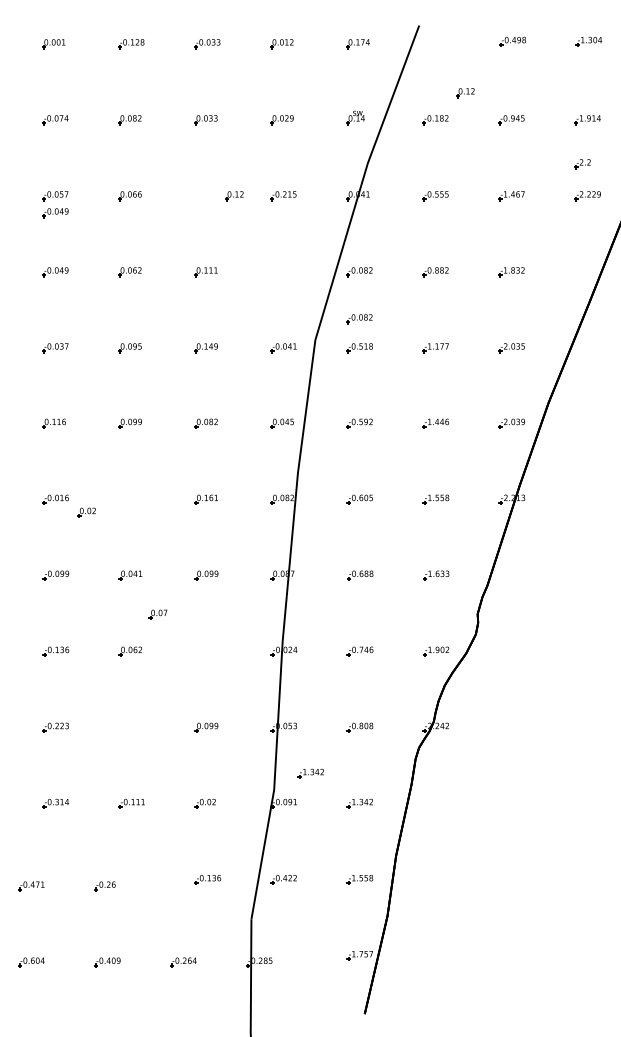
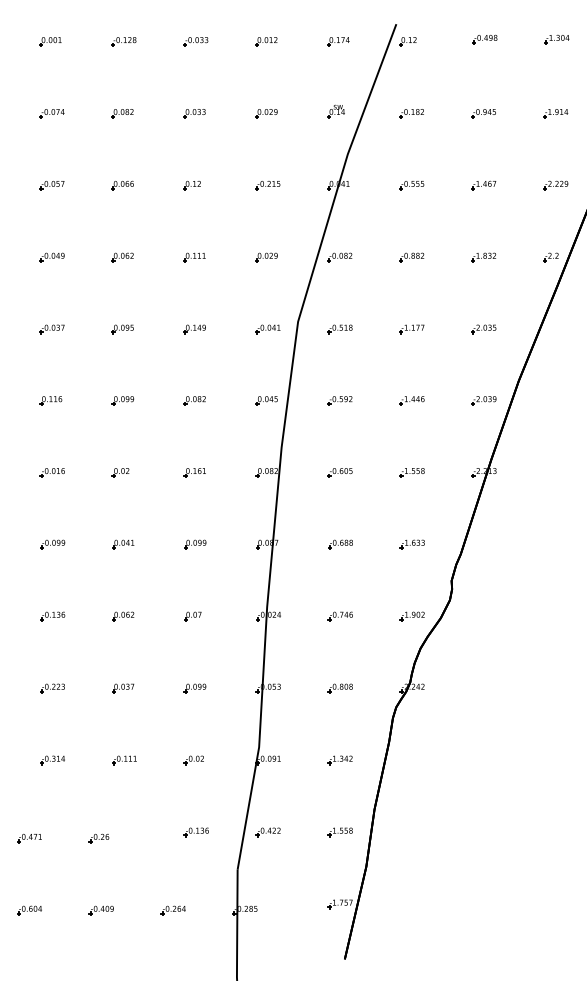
part: (465, 93) -> (407, 42), moved
part: (582, 164) -> (550, 257), moved
part: (234, 196) -> (192, 185), moved
part: (55, 213) -> (52, 201), removed
part: (281, 272) -> (266, 257), added
part: (359, 319) -> (339, 302), removed
part: (86, 512) -> (120, 472), moved
part: (157, 614) -> (192, 616), moved
part: (129, 727) -> (122, 688), added
part: (310, 773) -> (293, 731), removed

